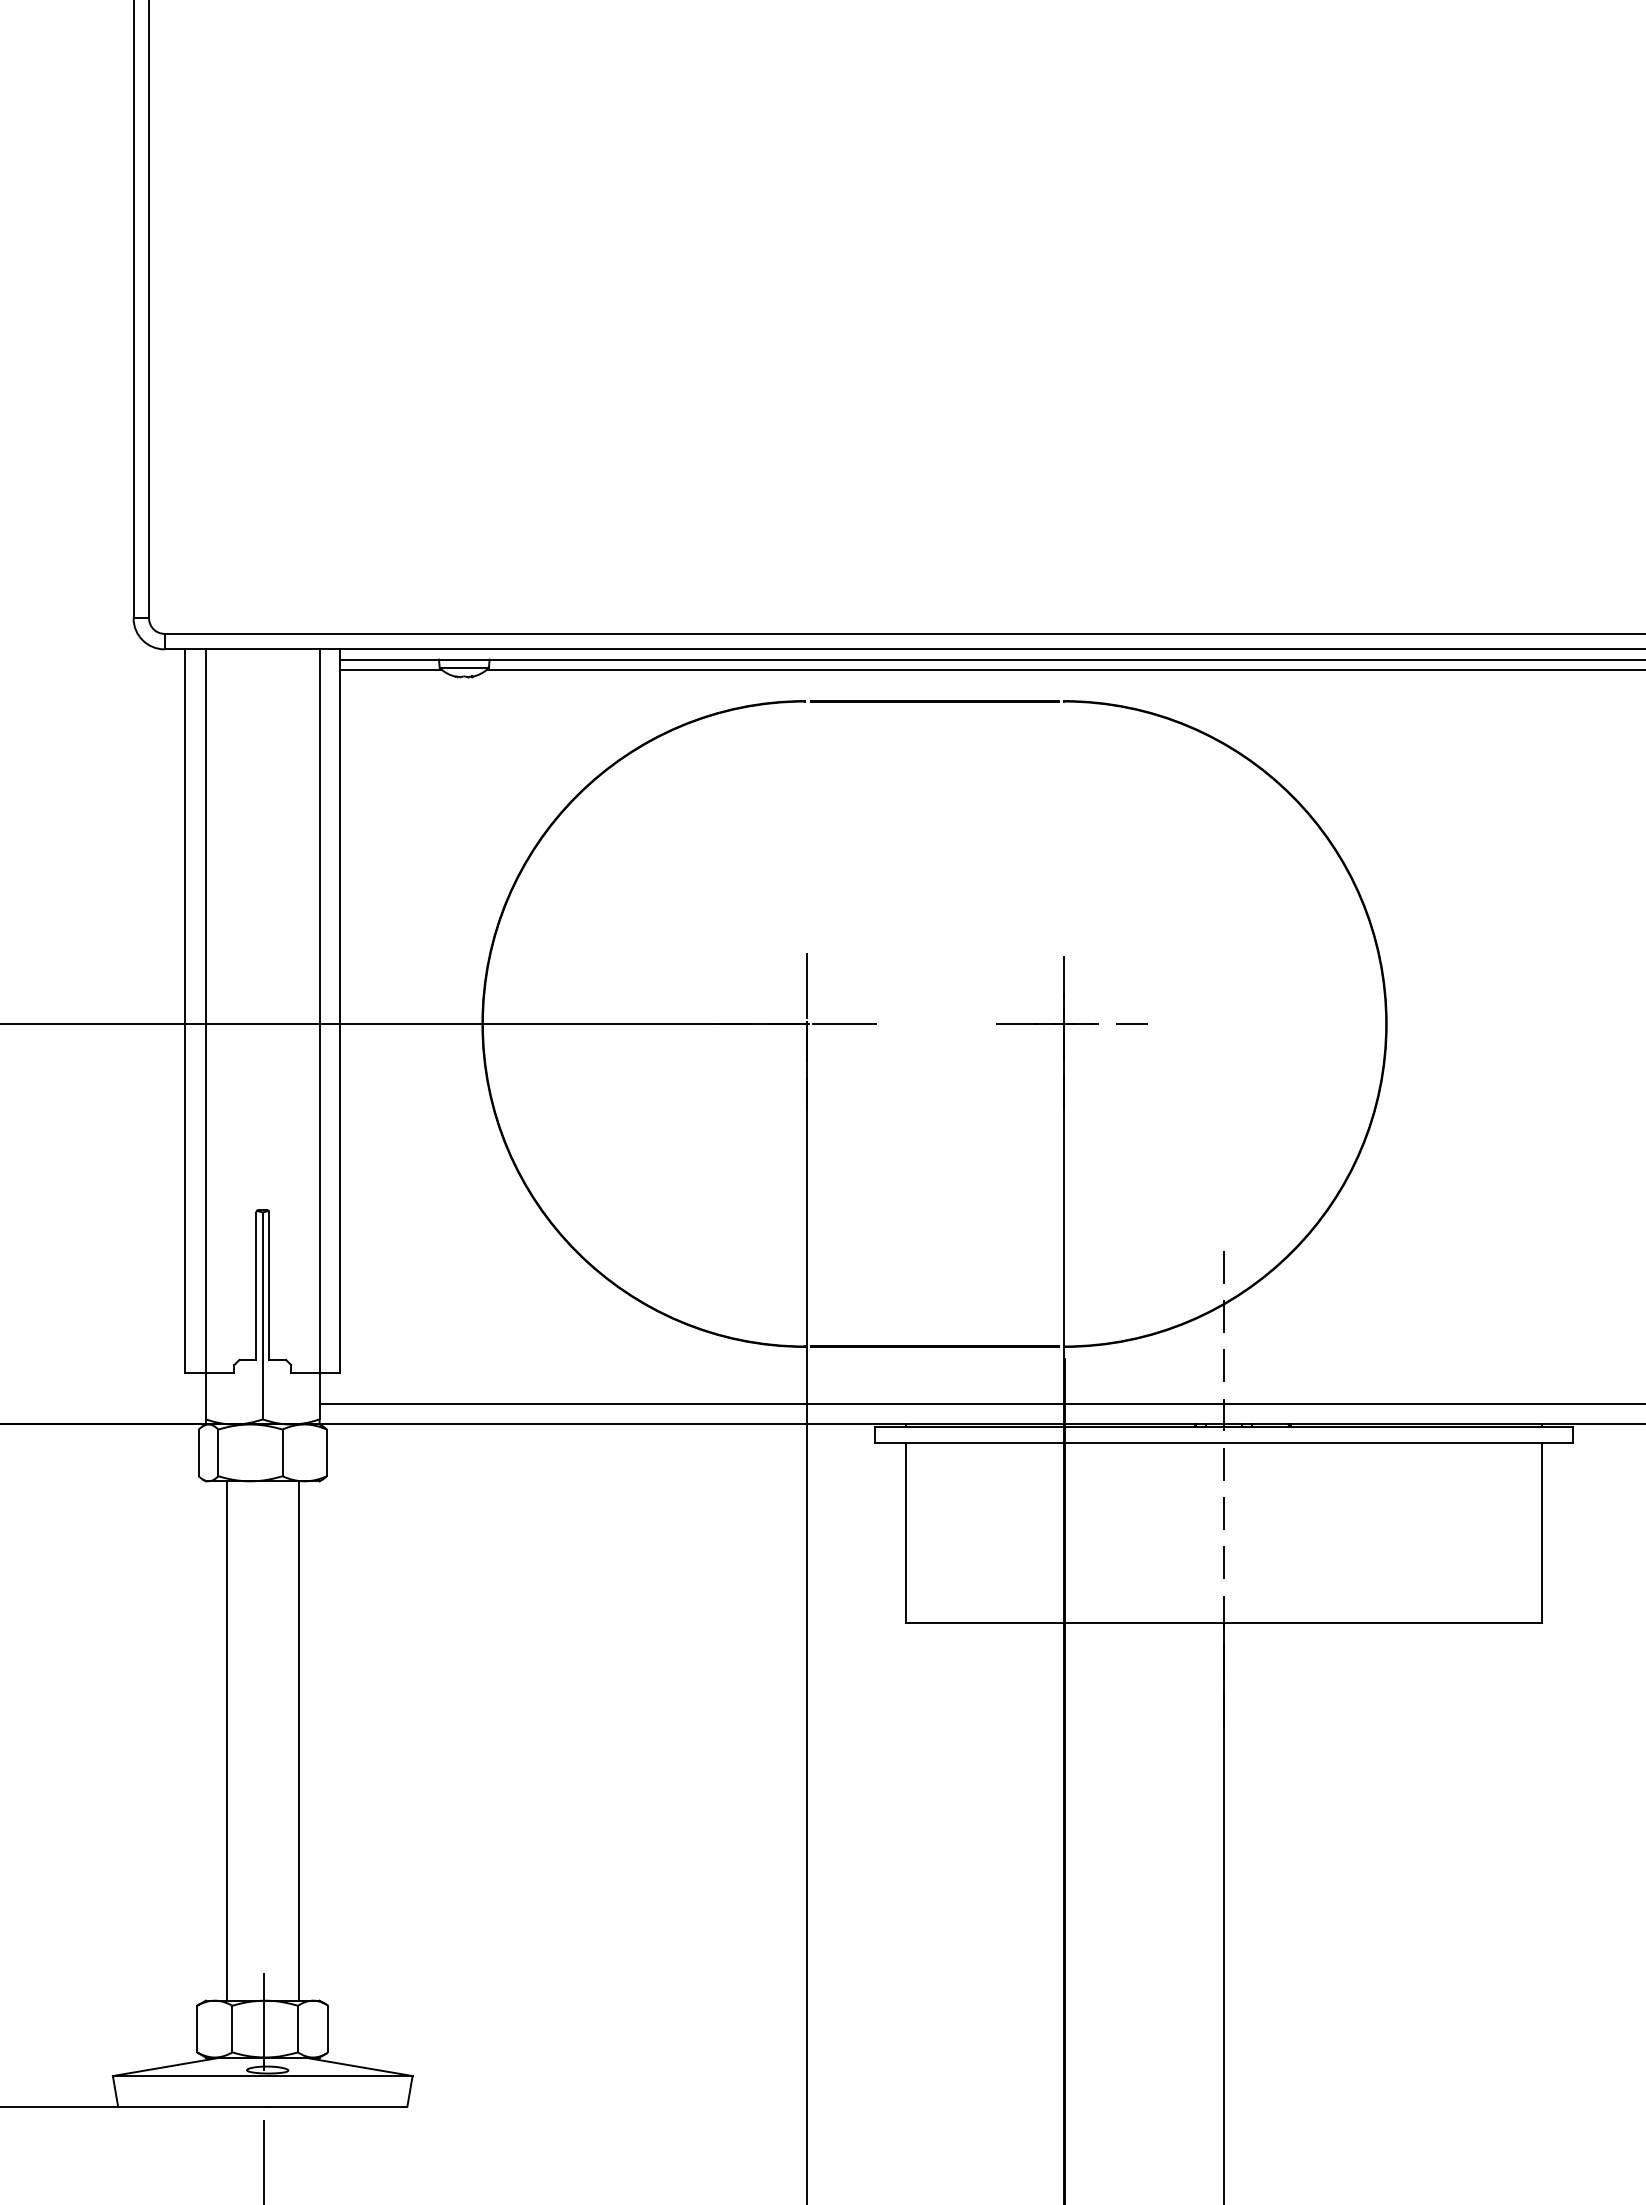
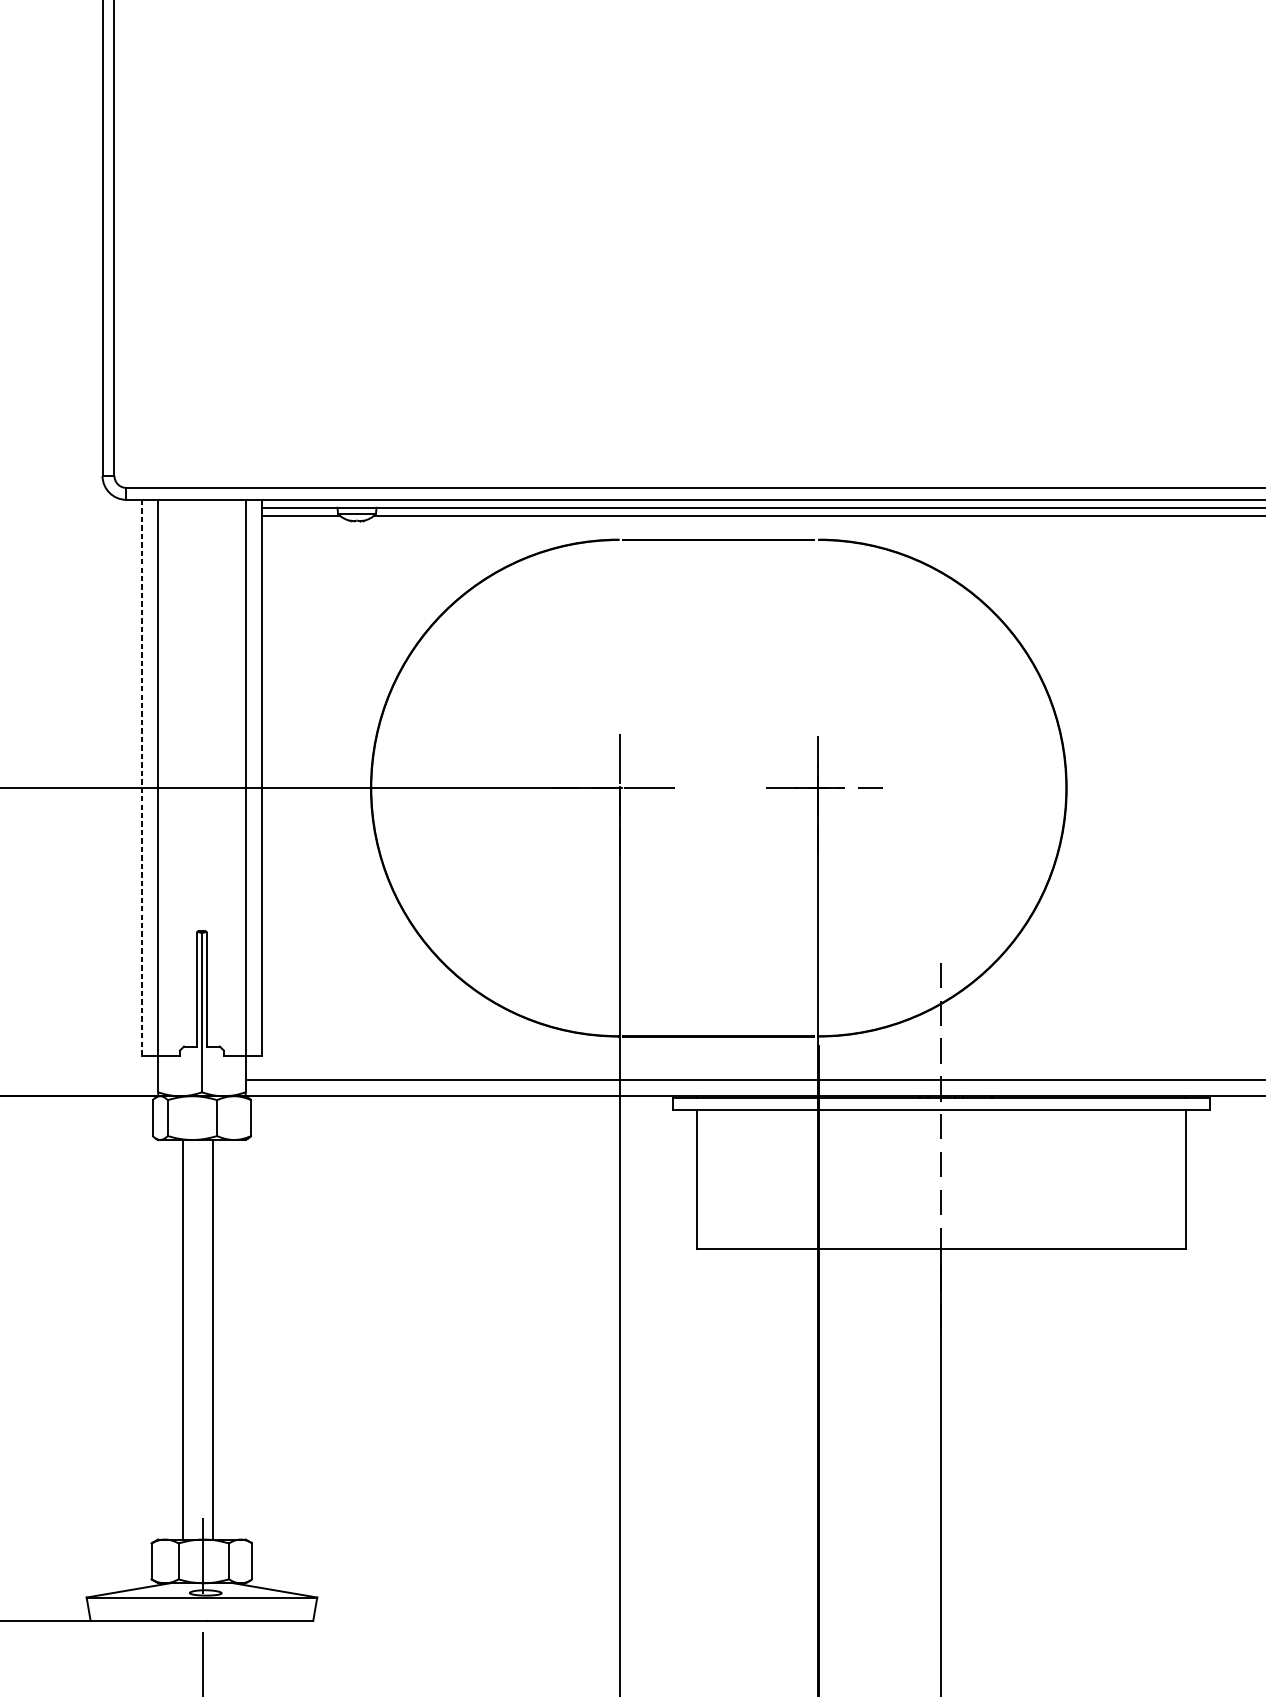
line: (185, 1011) -> (142, 778), solid -> dashed
line: (226, 1740) -> (212, 1339), moved
line: (298, 1740) -> (182, 1339), moved

